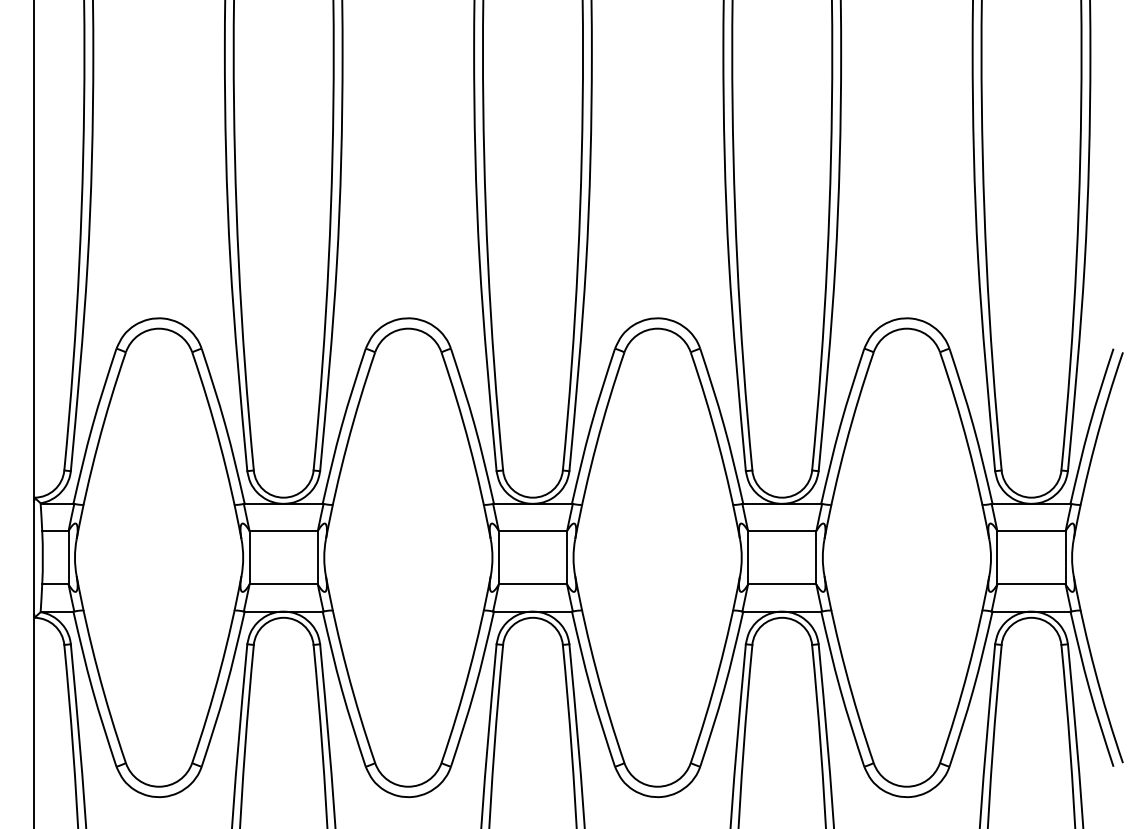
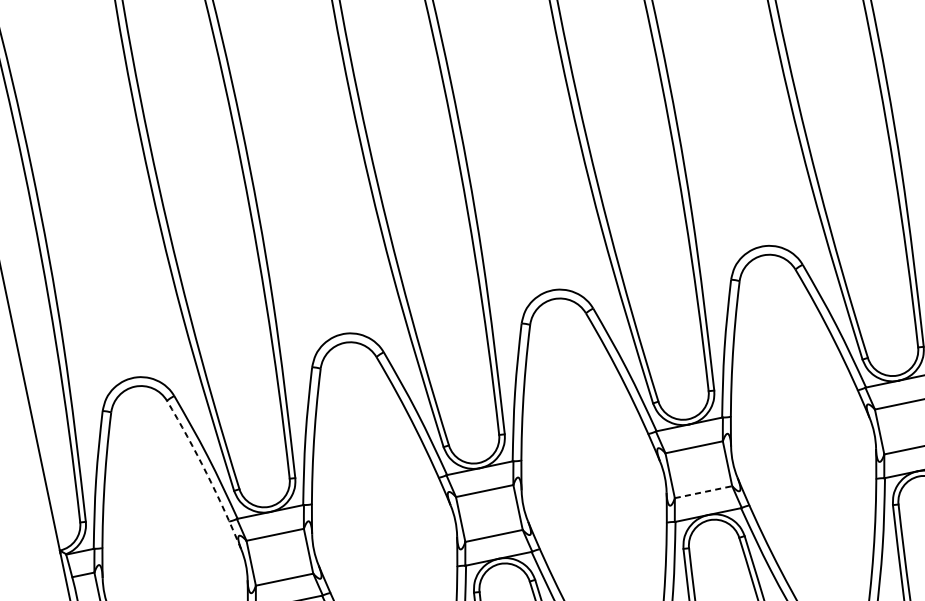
arc: (220, 444) -> (206, 473), solid -> dashed
line: (782, 584) -> (703, 492), solid -> dashed

